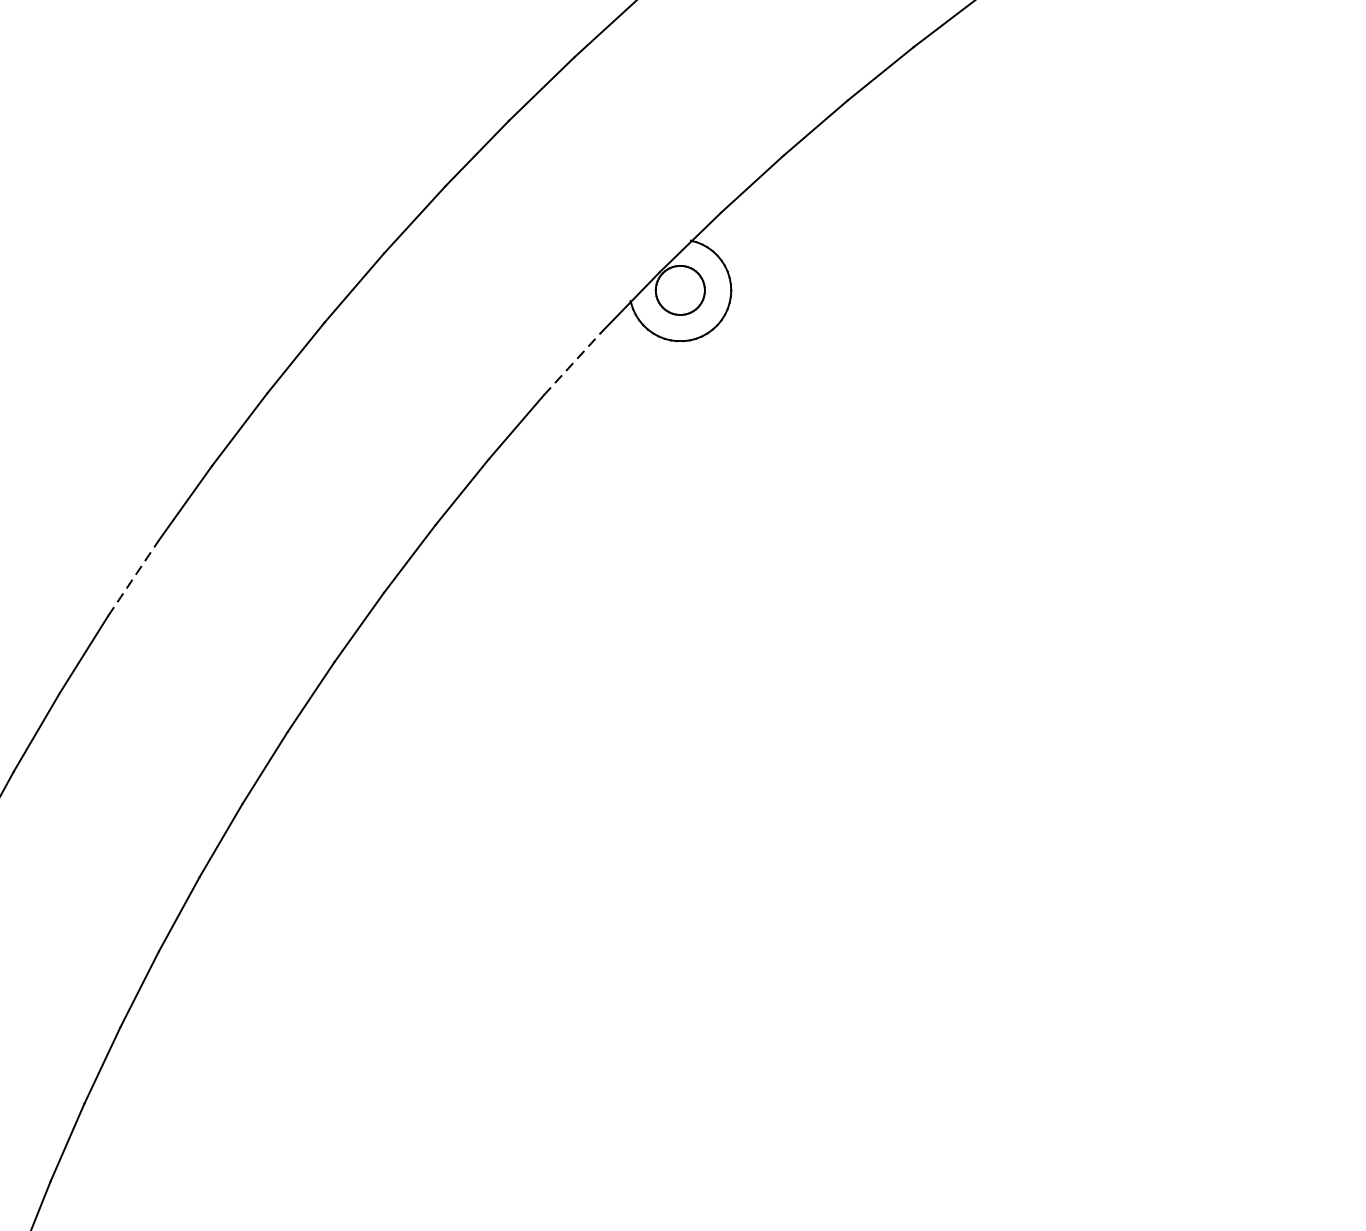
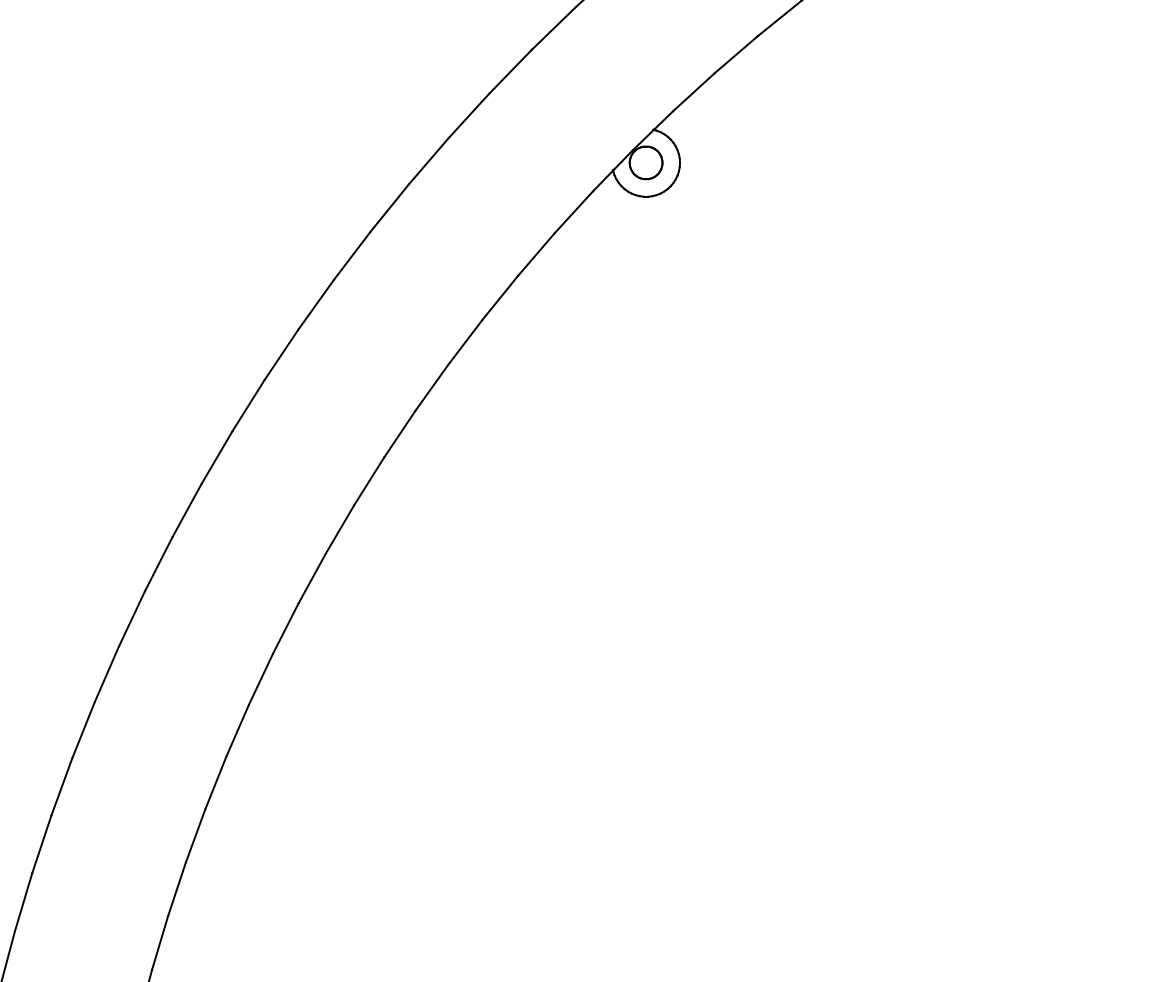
line: (572, 363) -> (574, 211), dashed -> solid
line: (133, 577) -> (281, 354), dashed -> solid

